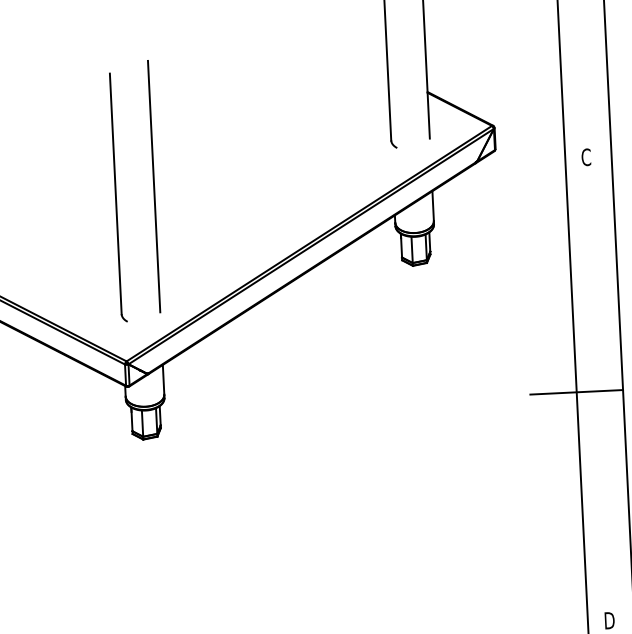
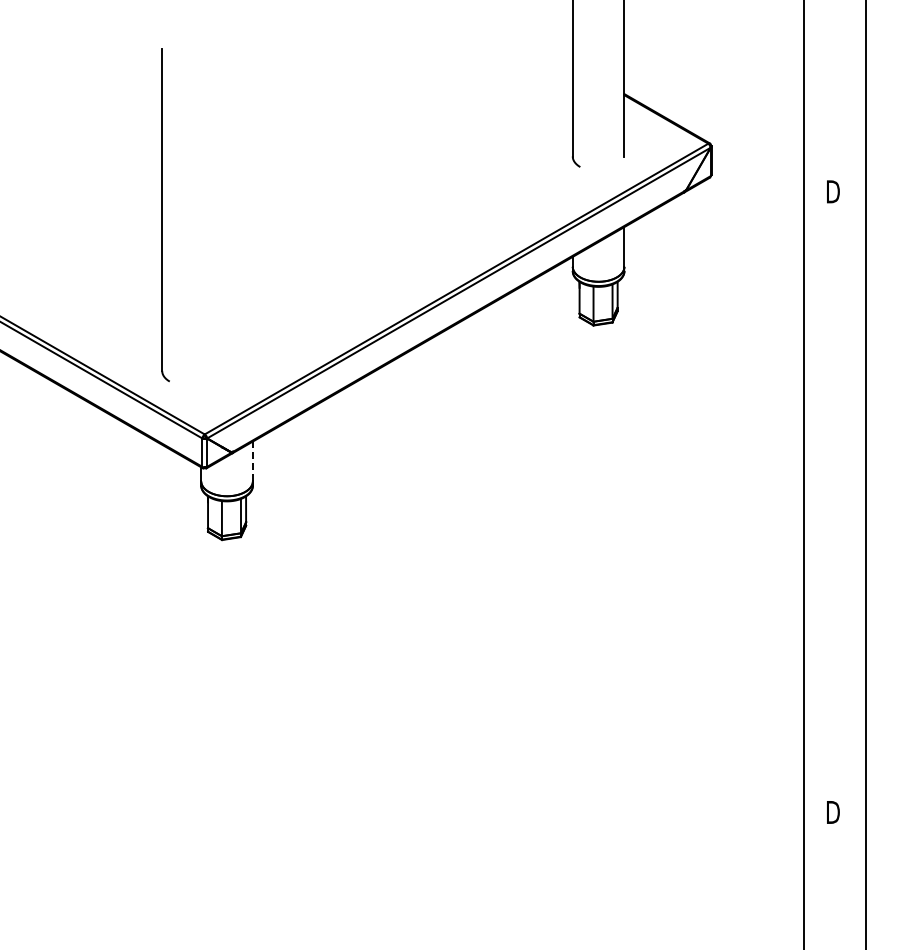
text: (586, 157) -> (832, 191), C -> D
line: (153, 186) -> (252, 202), removed
part: (118, 197) -> (165, 215), moved
line: (163, 379) -> (252, 461), solid -> dashed
line: (577, 392) -> (804, 505), removed

